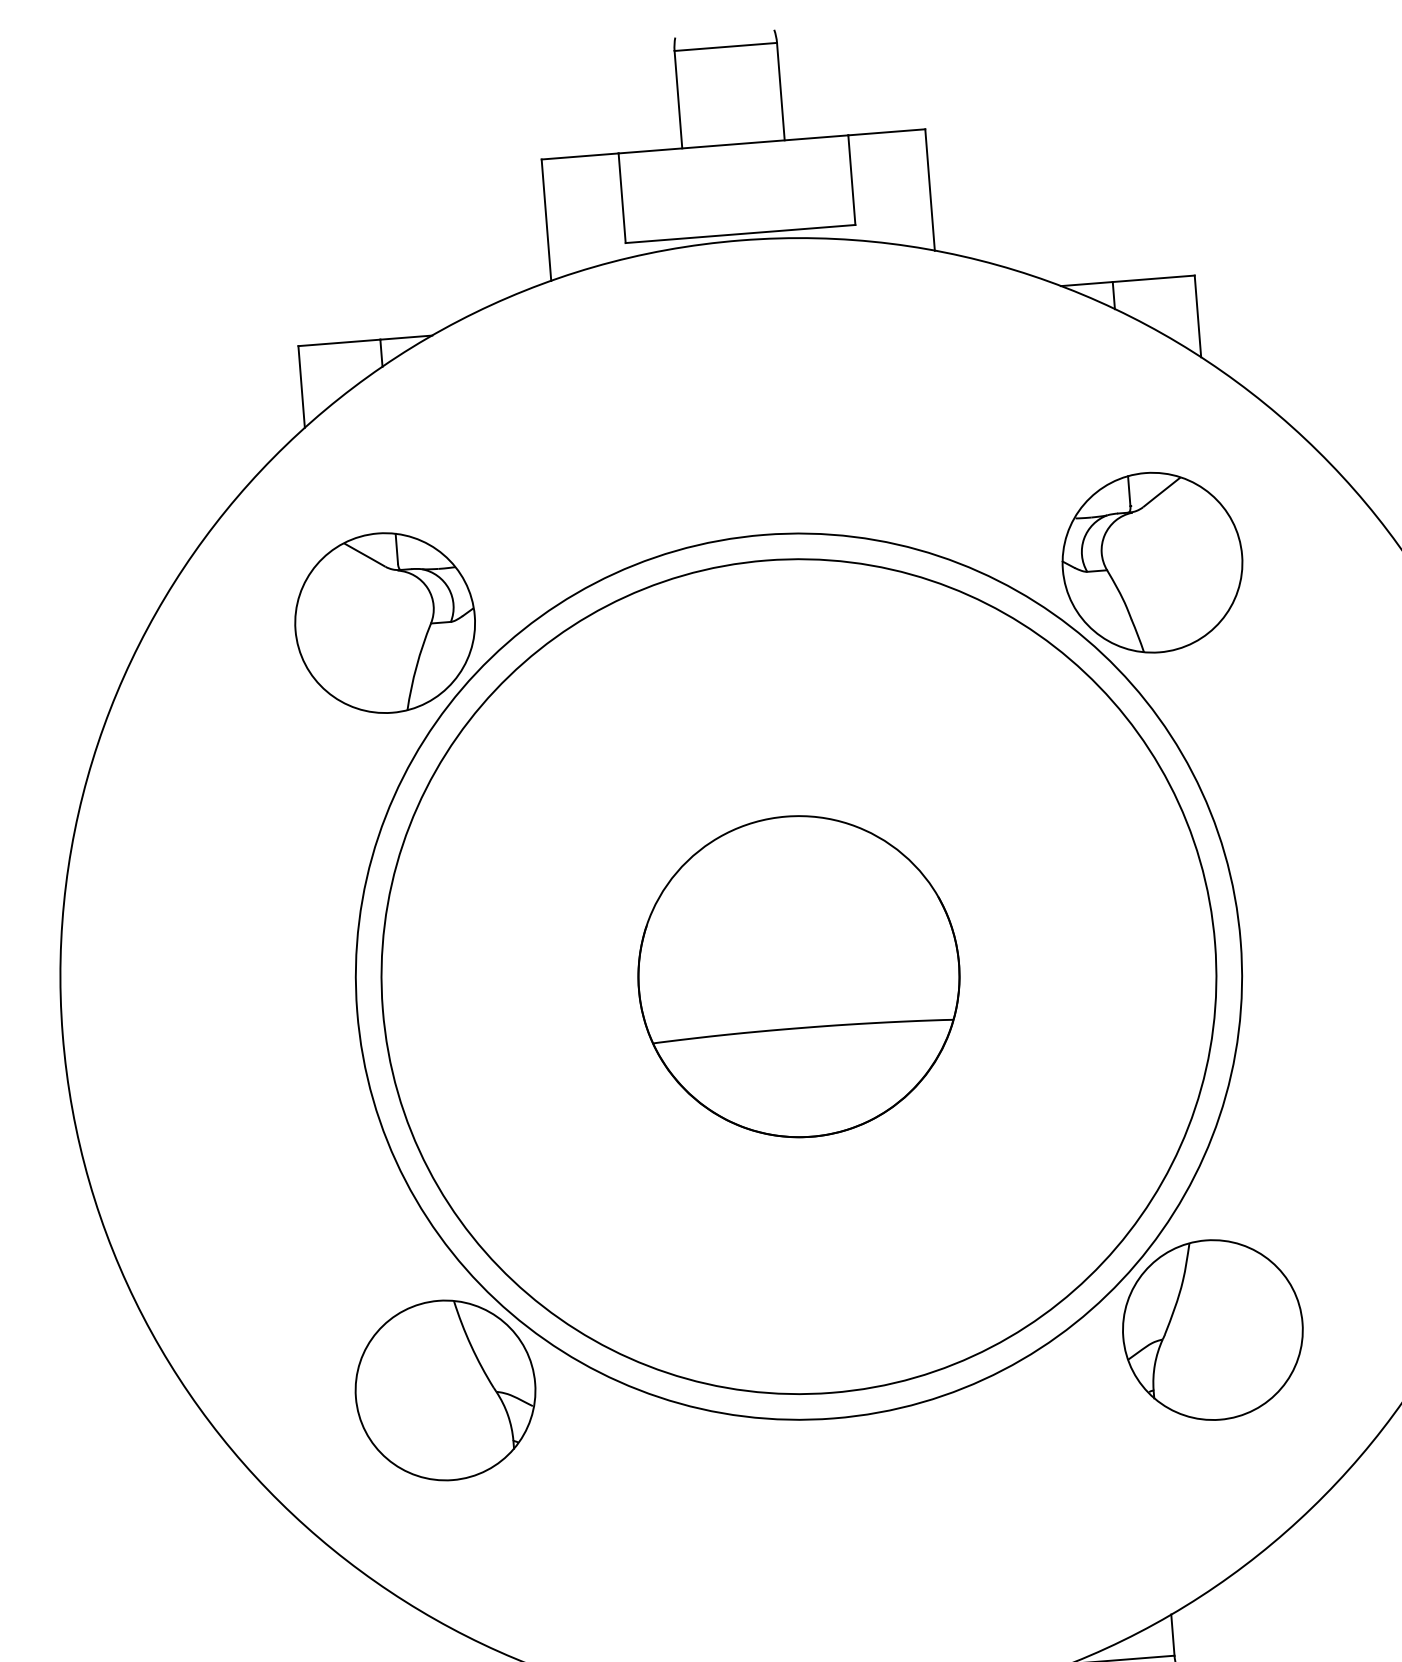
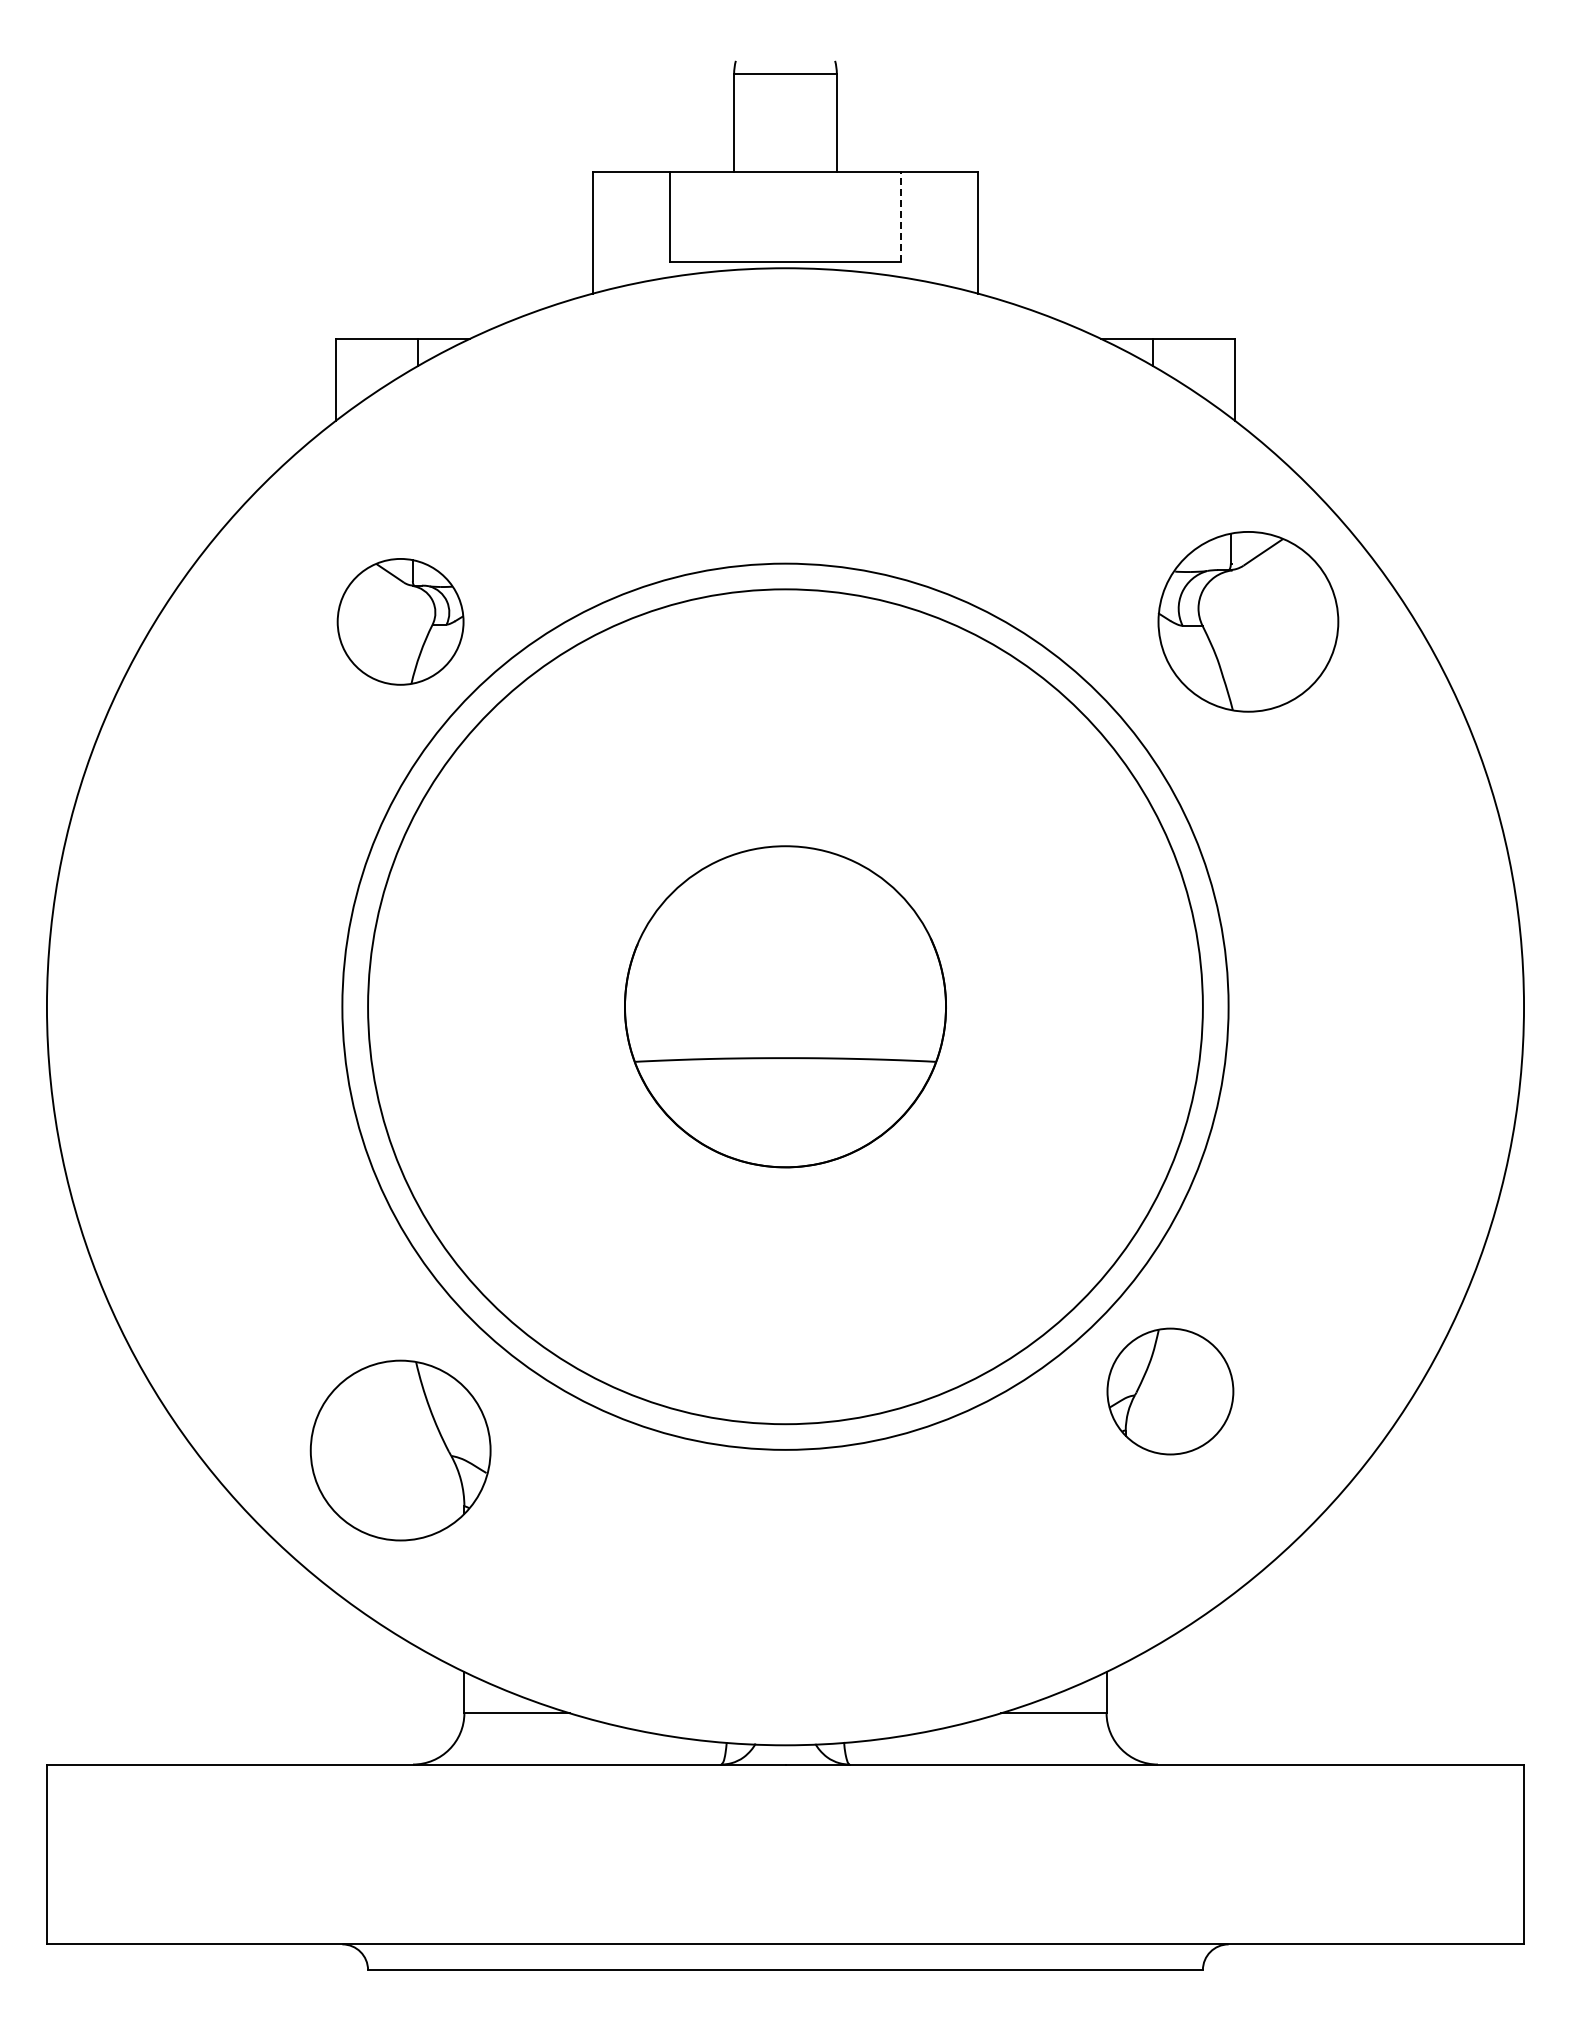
line: (851, 179) -> (900, 216), solid -> dashed
part: (1152, 562) -> (1248, 621), moved
part: (384, 622) -> (400, 621), size x0.7
part: (1212, 1329) -> (1170, 1391), size x0.7
part: (445, 1390) -> (400, 1450), moved

